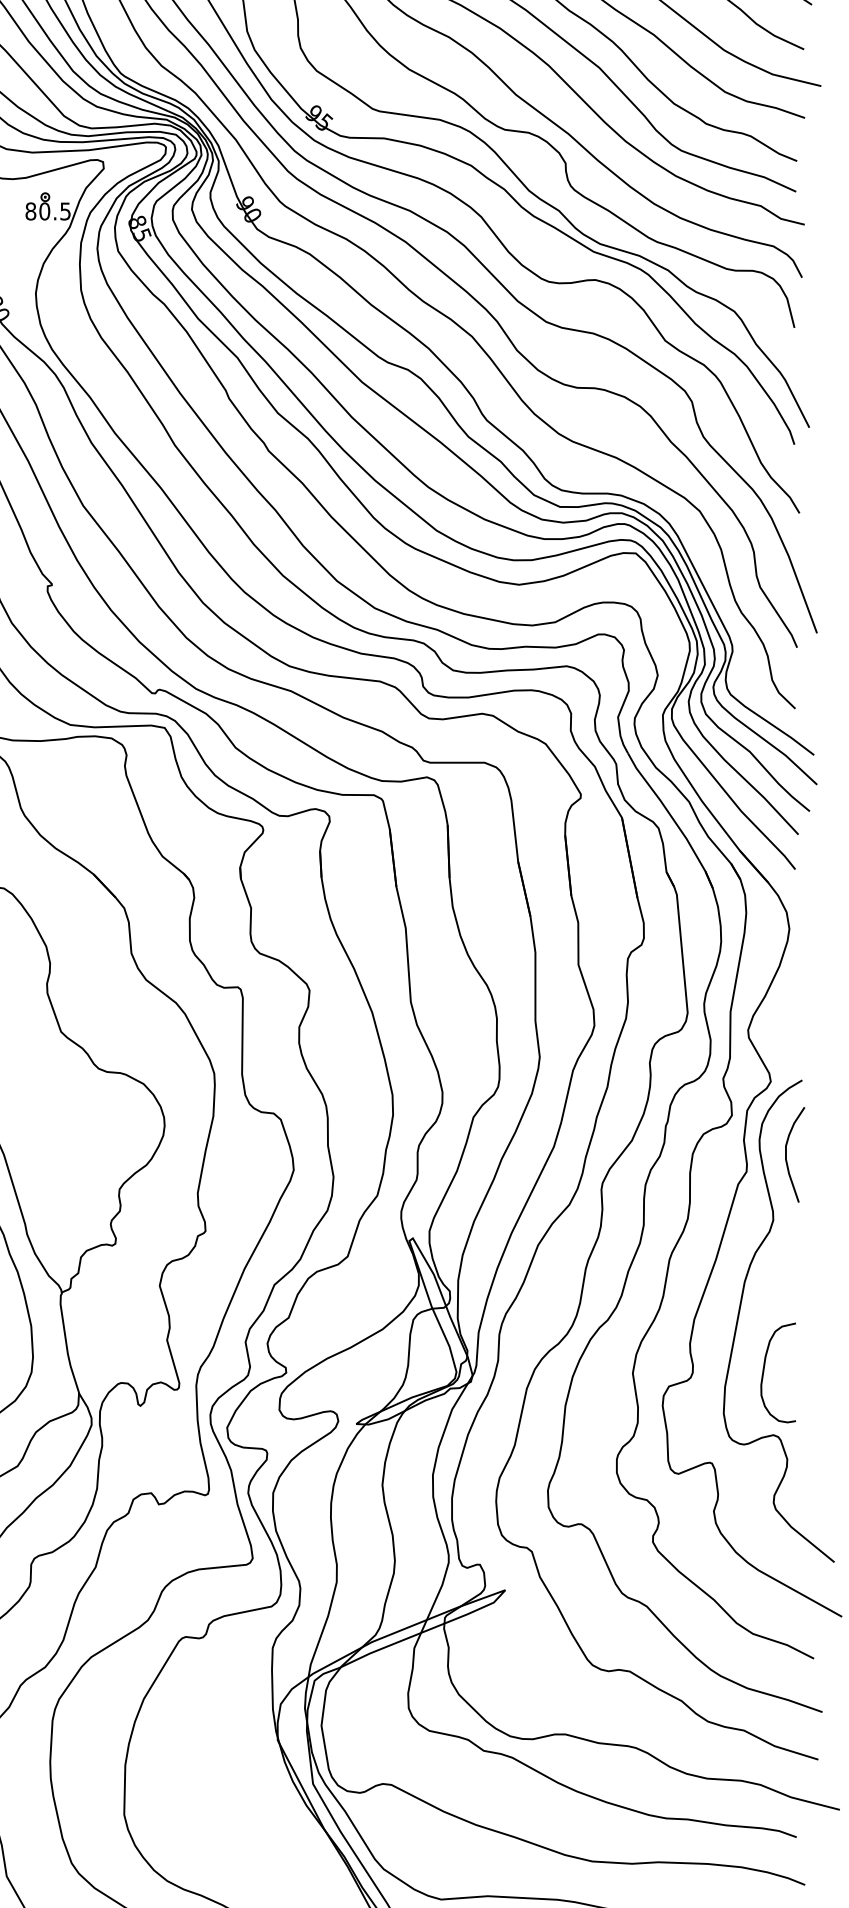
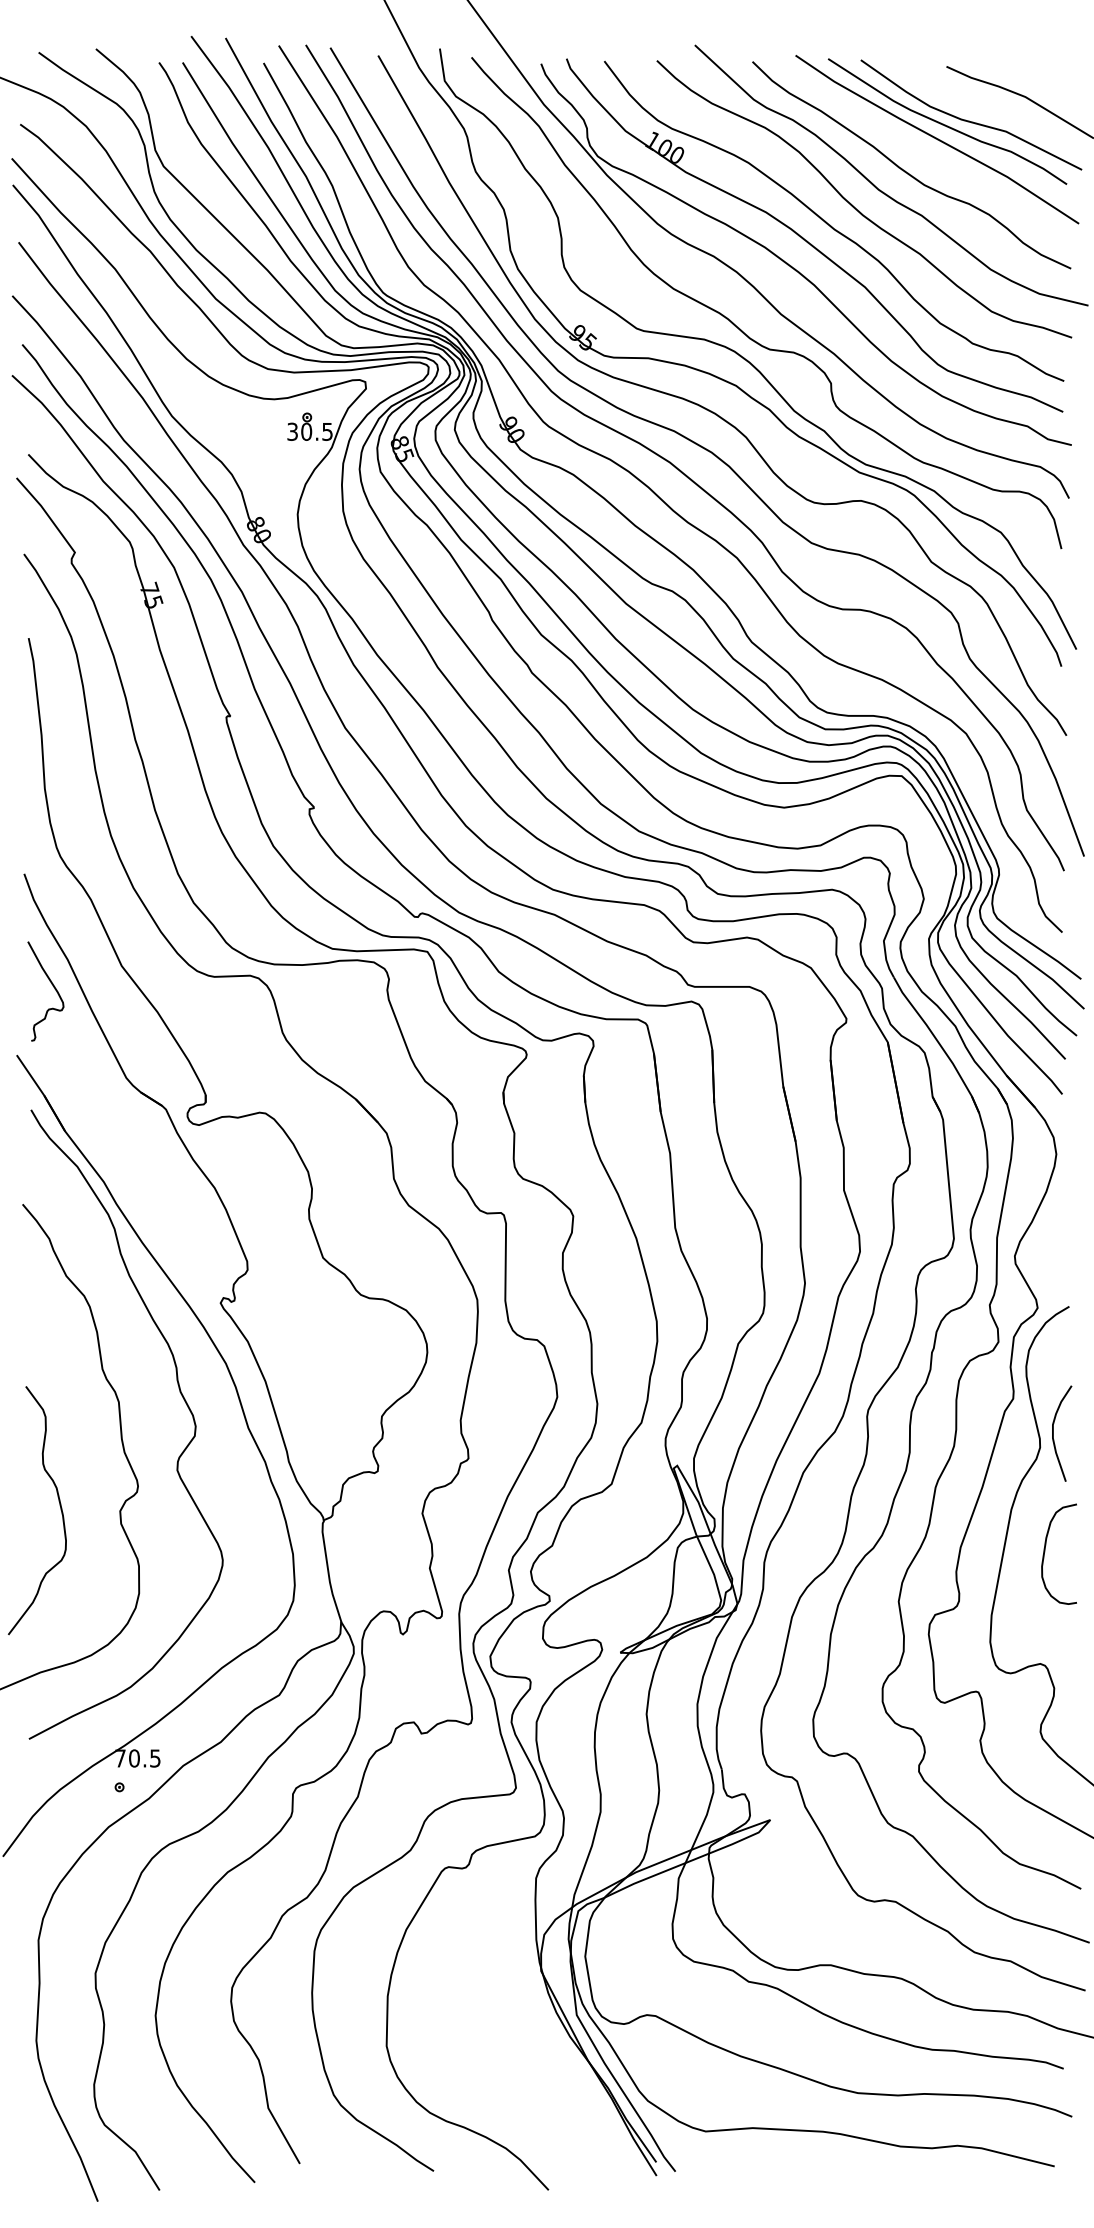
text: (30, 211) -> (292, 431), 80.5 -> 30.5
curve: (786, 1154) -> (1053, 1433), moved
curve: (764, 1371) -> (1045, 1552), moved

